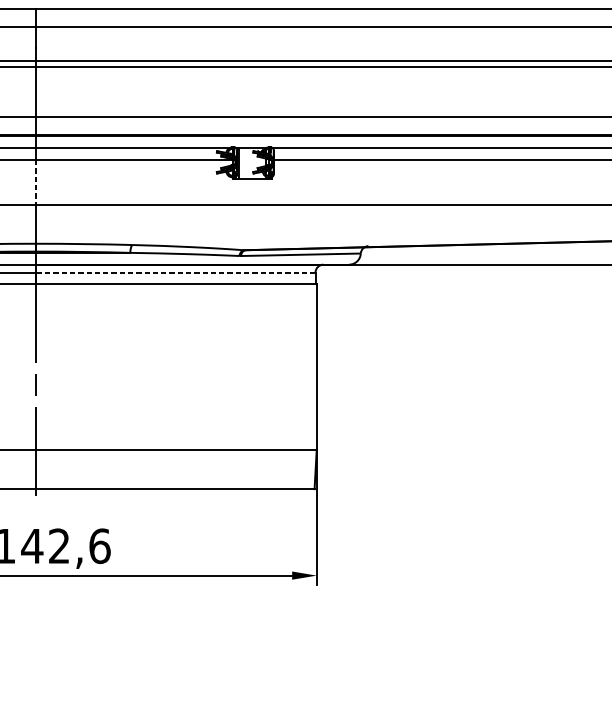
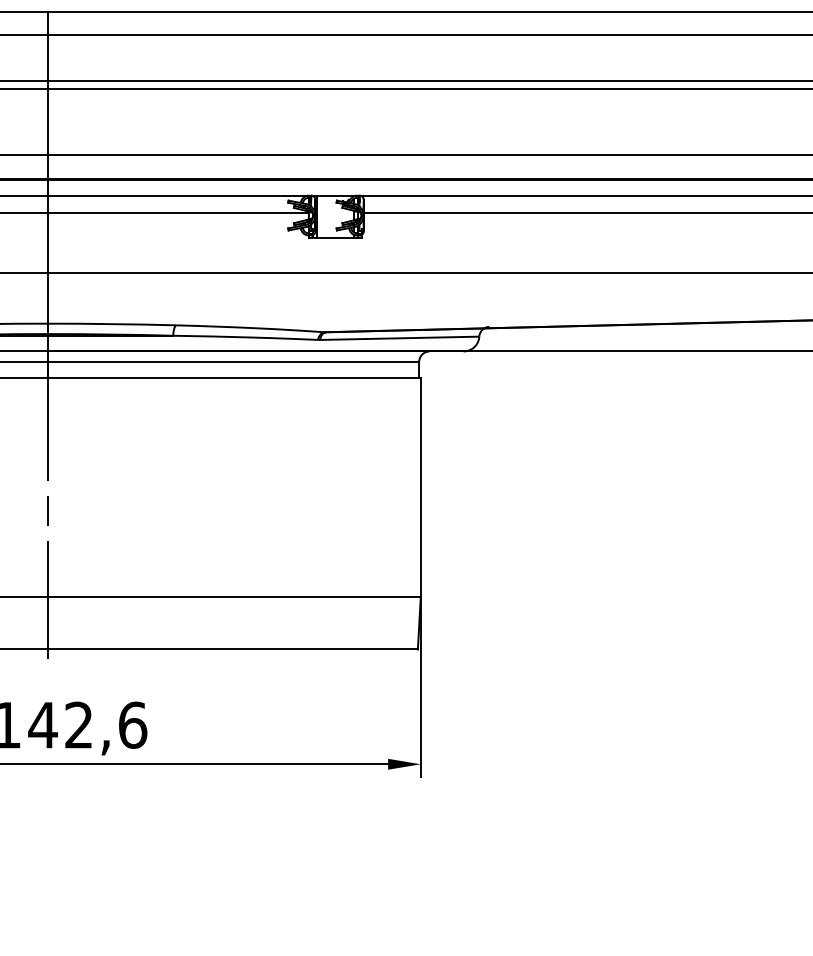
line: (35, 182) -> (47, 242), dashed -> solid
line: (175, 272) -> (233, 361), dashed -> solid

